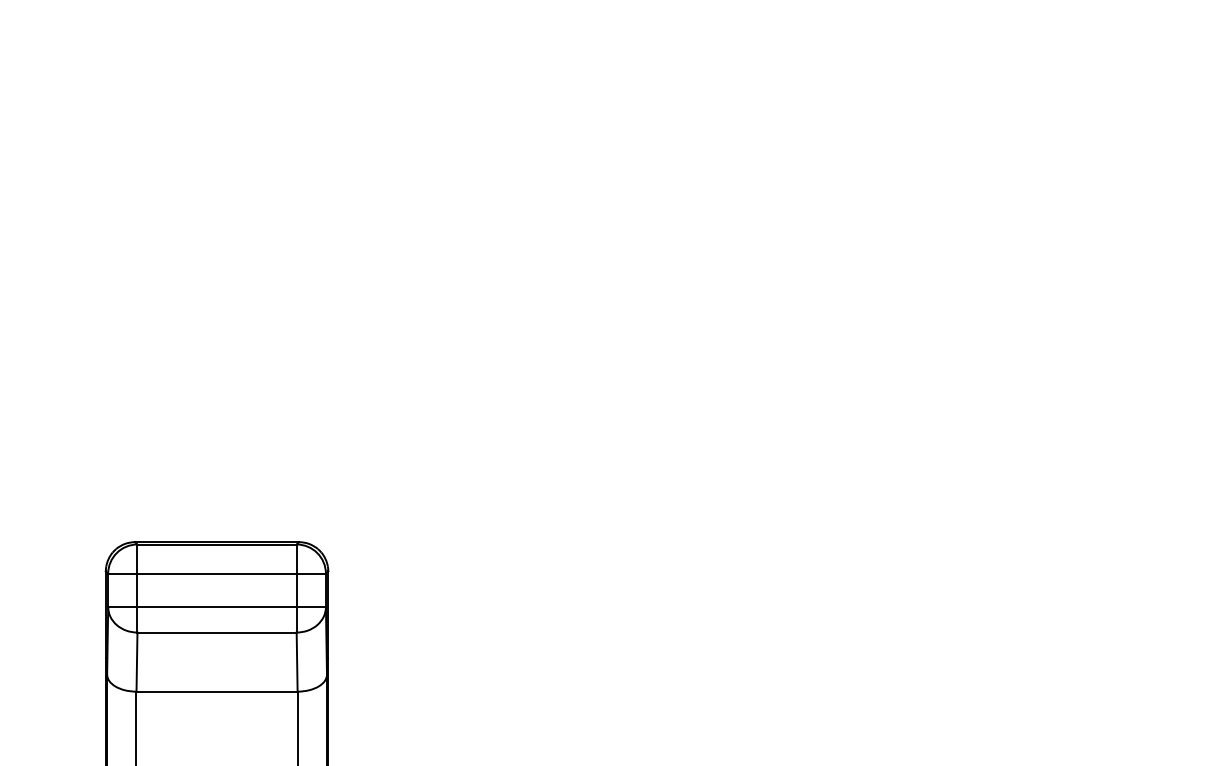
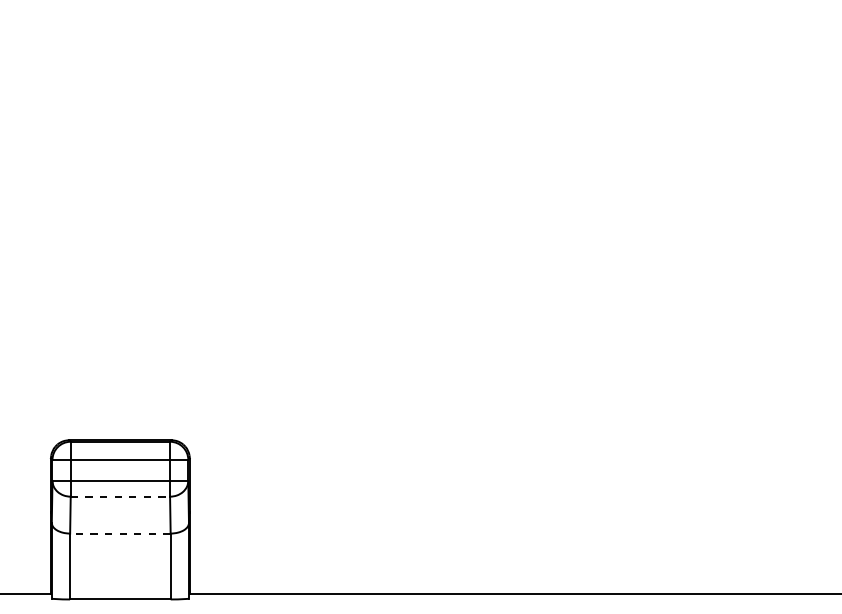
line: (217, 632) -> (120, 496), solid -> dashed
line: (215, 691) -> (119, 533), solid -> dashed

